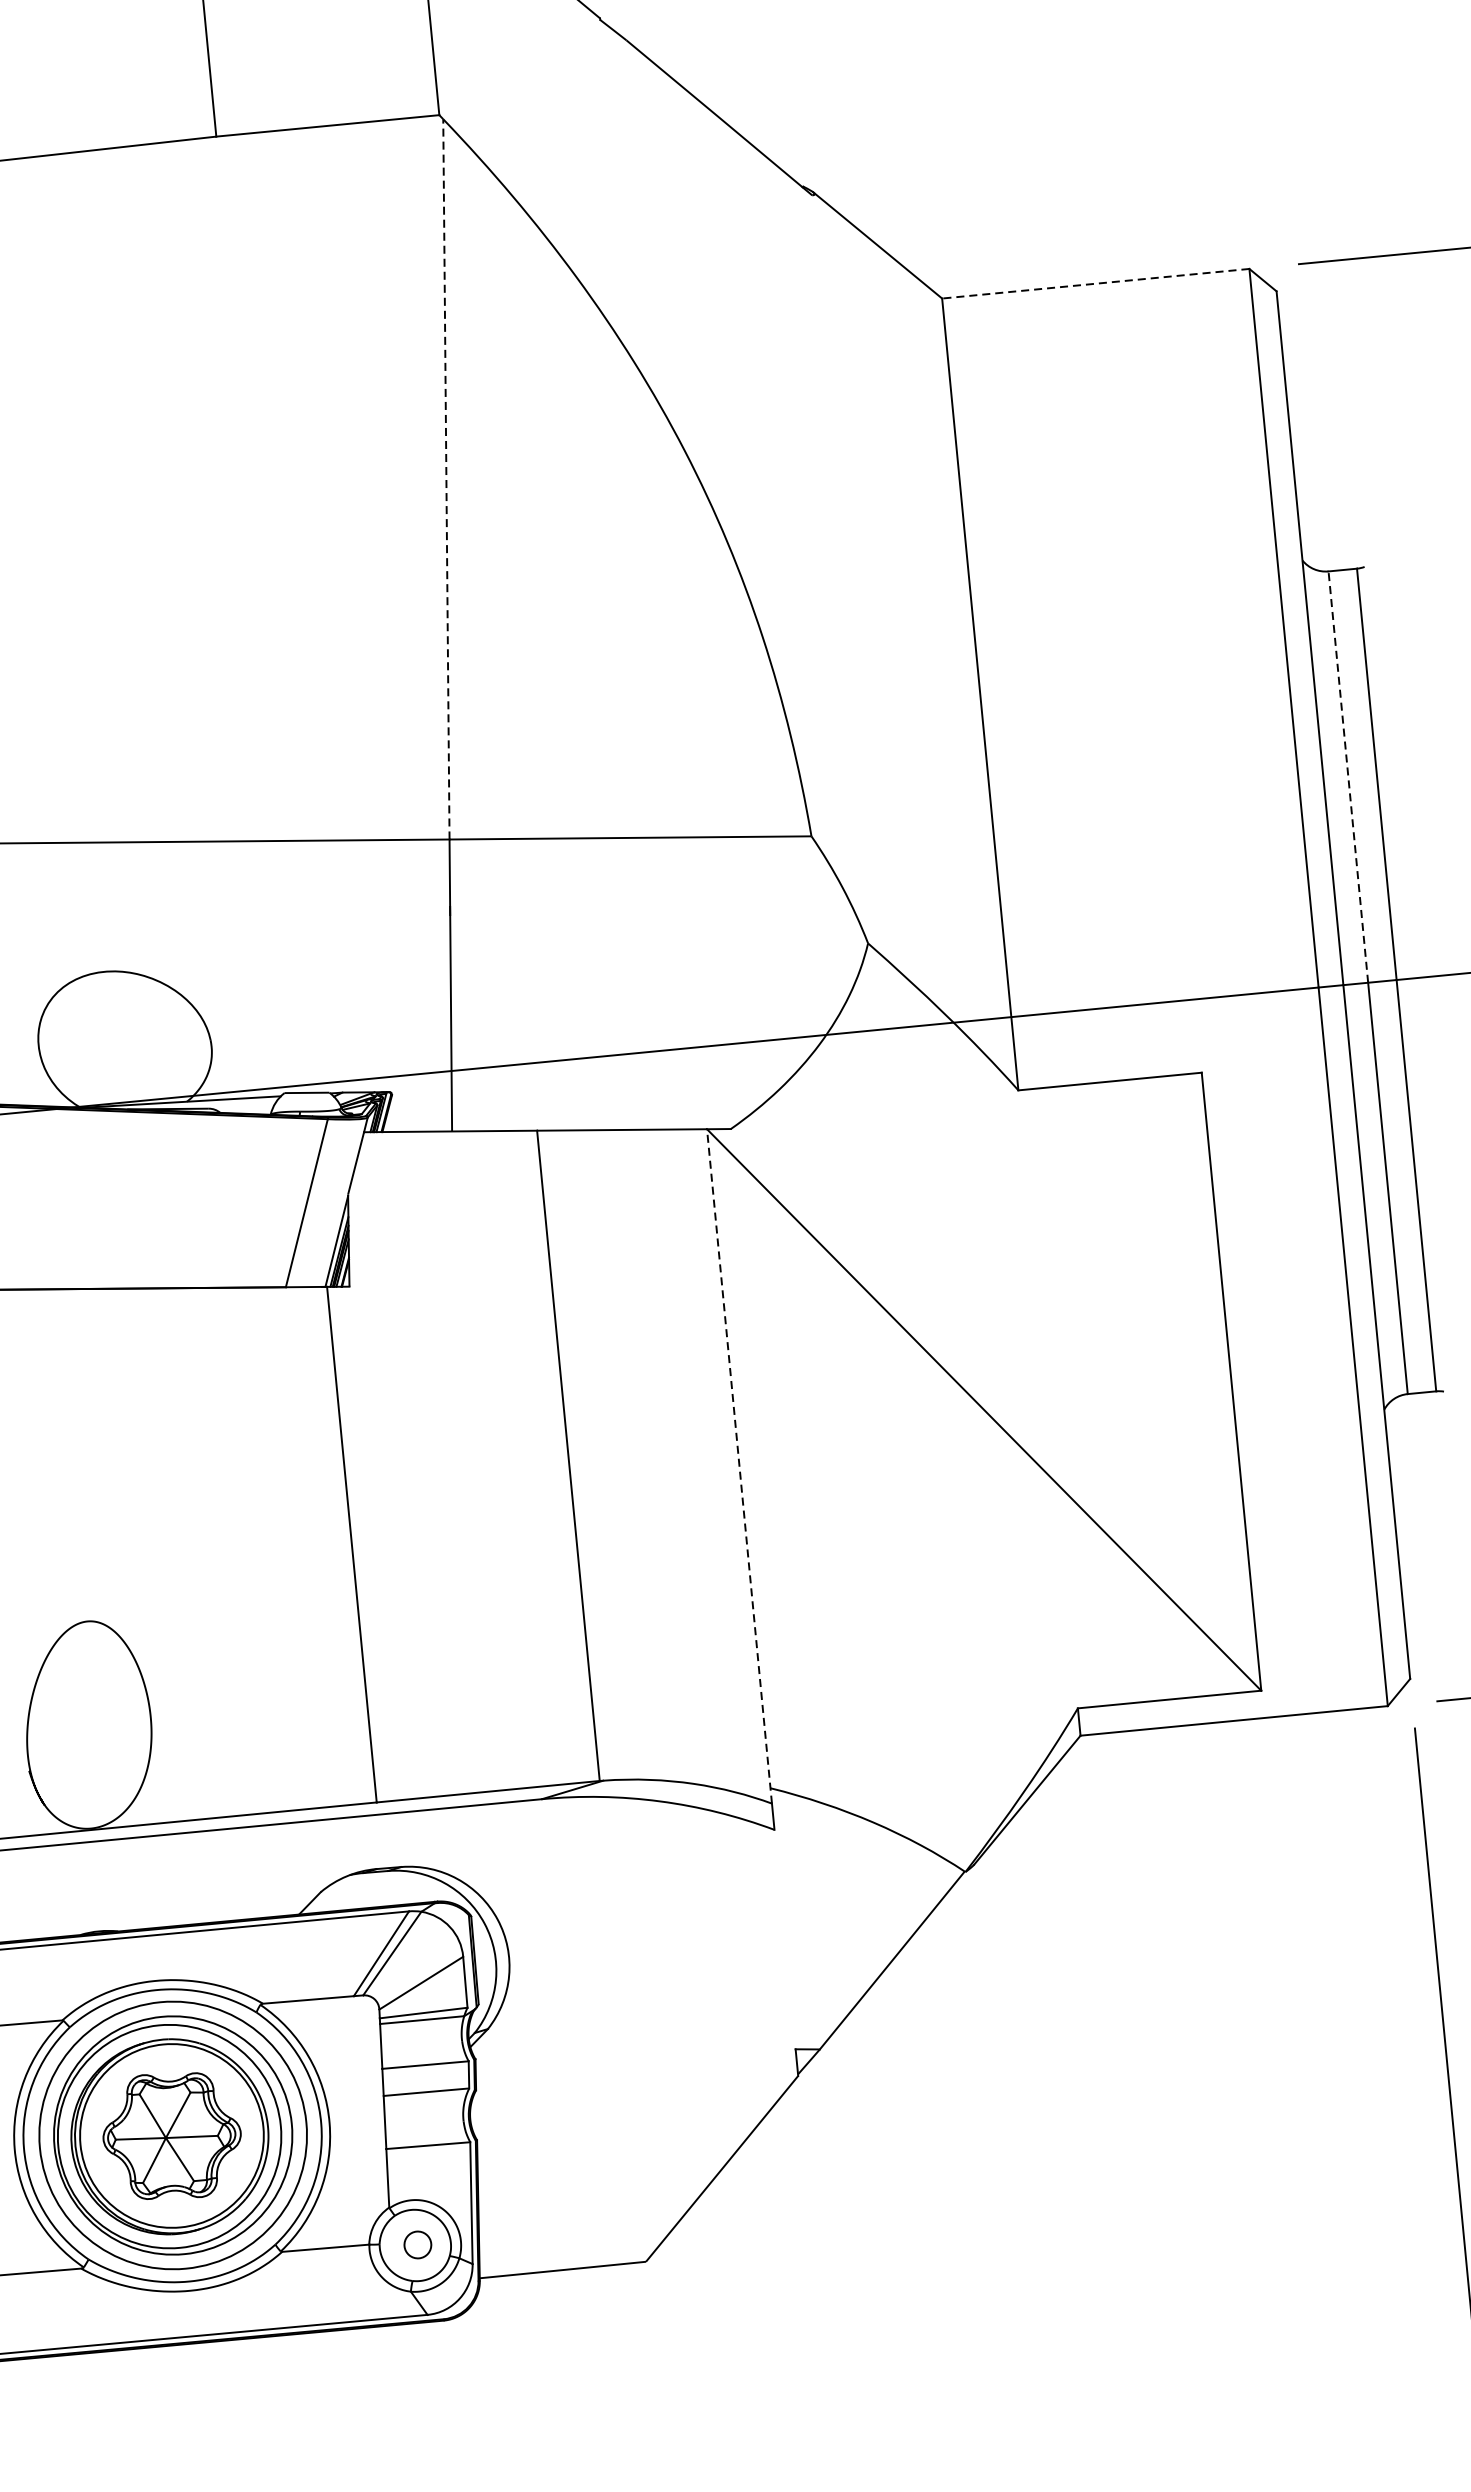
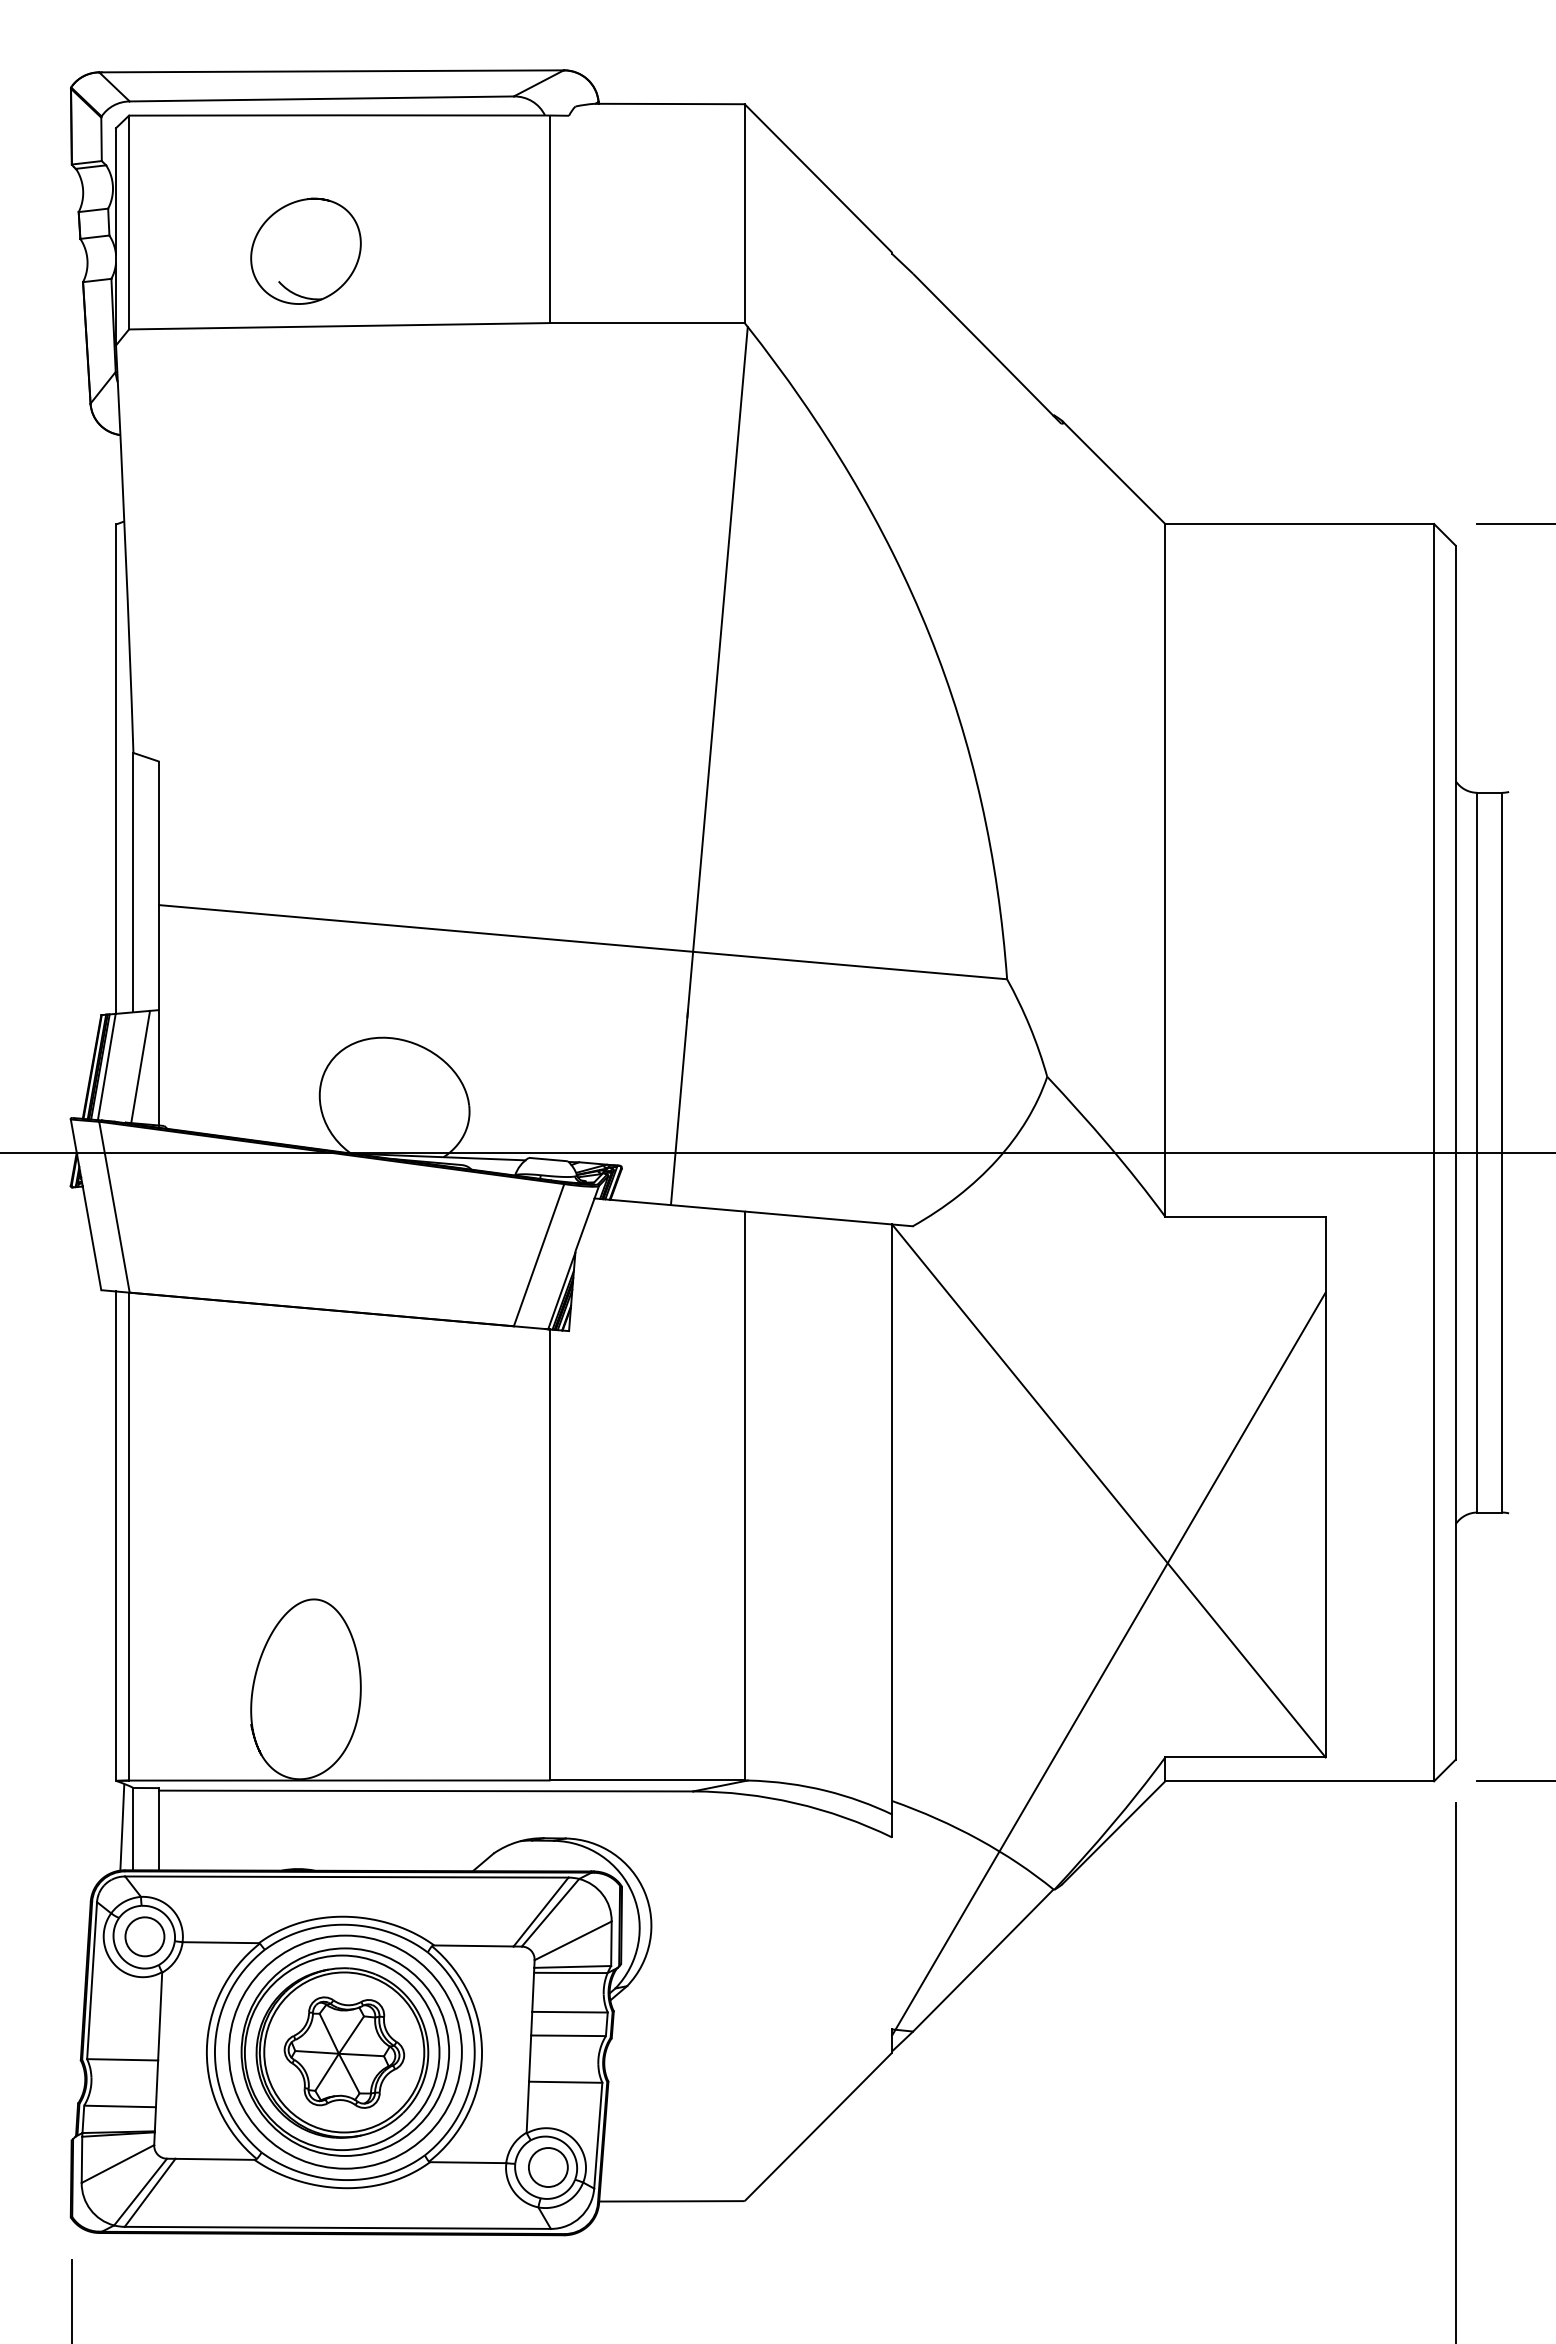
line: (1095, 284) -> (1299, 524), dashed -> solid
line: (446, 479) -> (720, 639), dashed -> solid
line: (1348, 776) -> (1477, 972), dashed -> solid
line: (739, 1465) -> (892, 1518), dashed -> solid
line: (1002, 1607) -> (1108, 1663), added
circle: (416, 2245) -> (547, 2167), size x1.67

